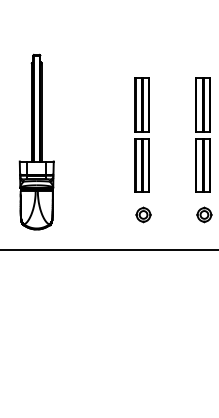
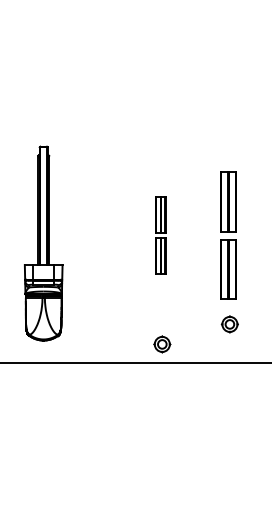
part: (141, 134) -> (160, 235), size x0.6
part: (143, 215) -> (162, 344), moved

